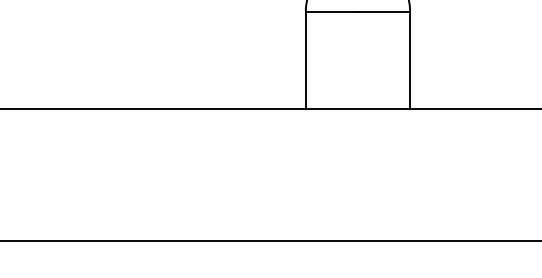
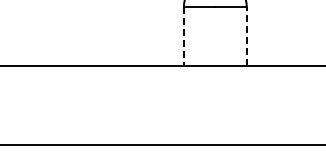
line: (409, 59) -> (246, 35), solid -> dashed
line: (305, 60) -> (183, 36), solid -> dashed

